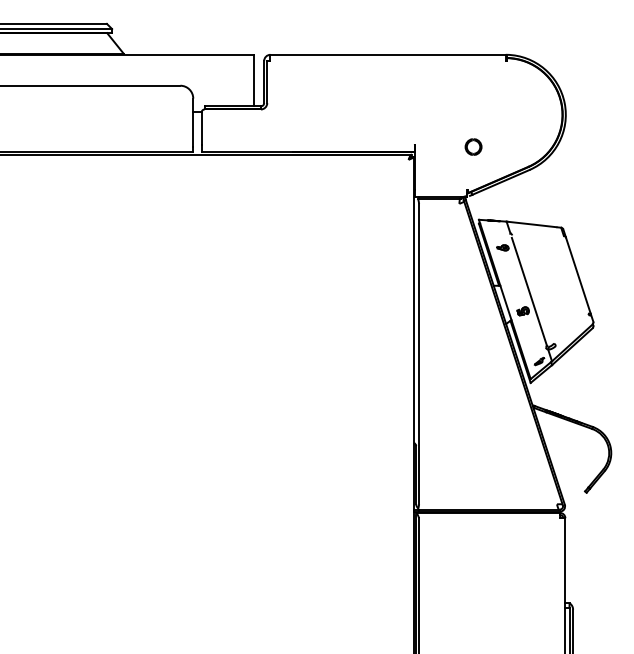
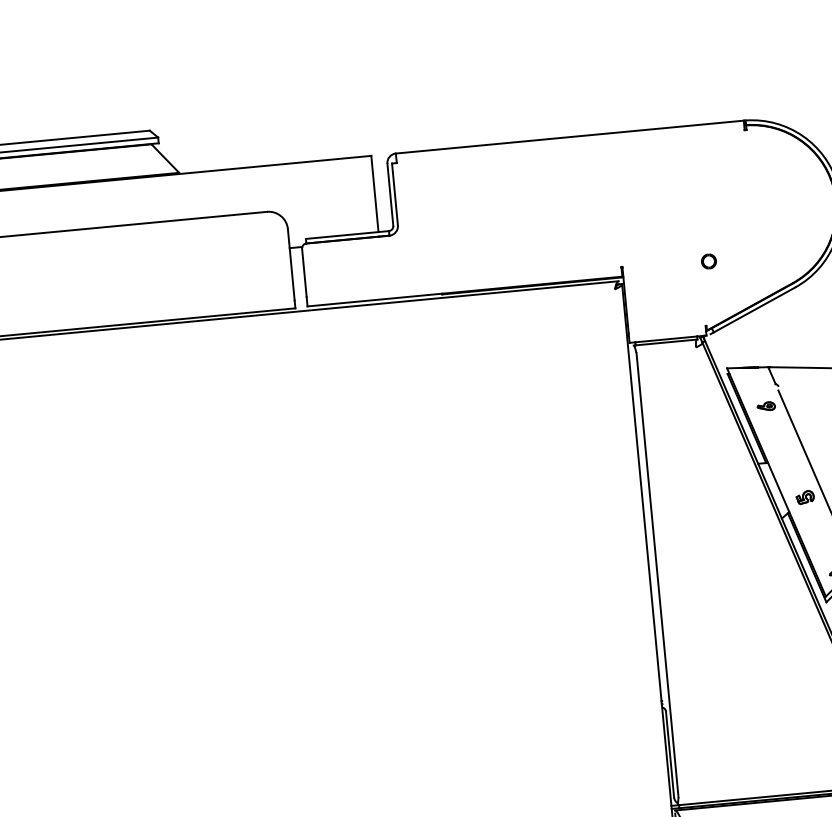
part: (473, 146) -> (708, 260), size x0.6

